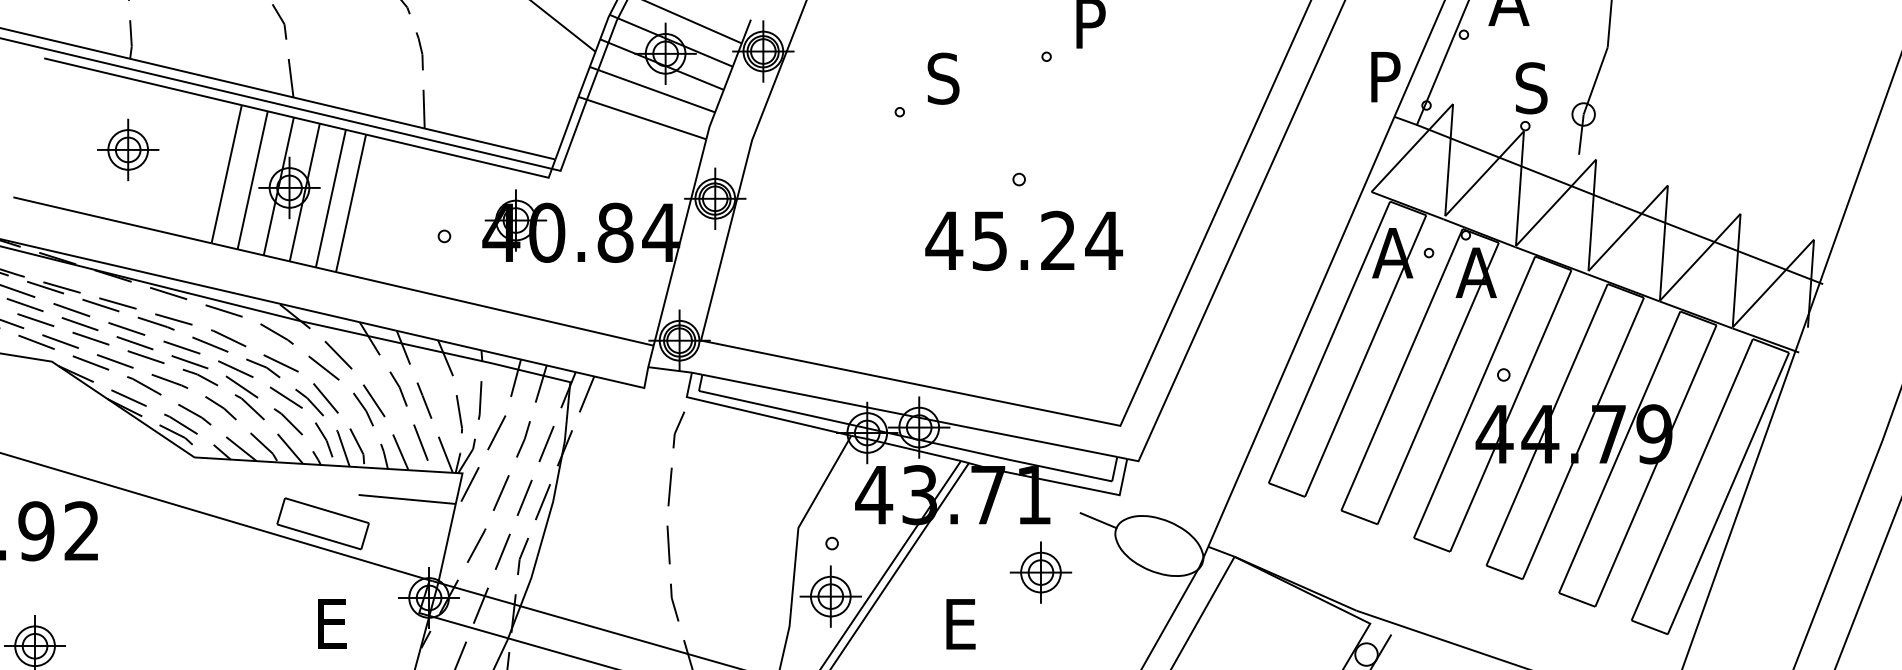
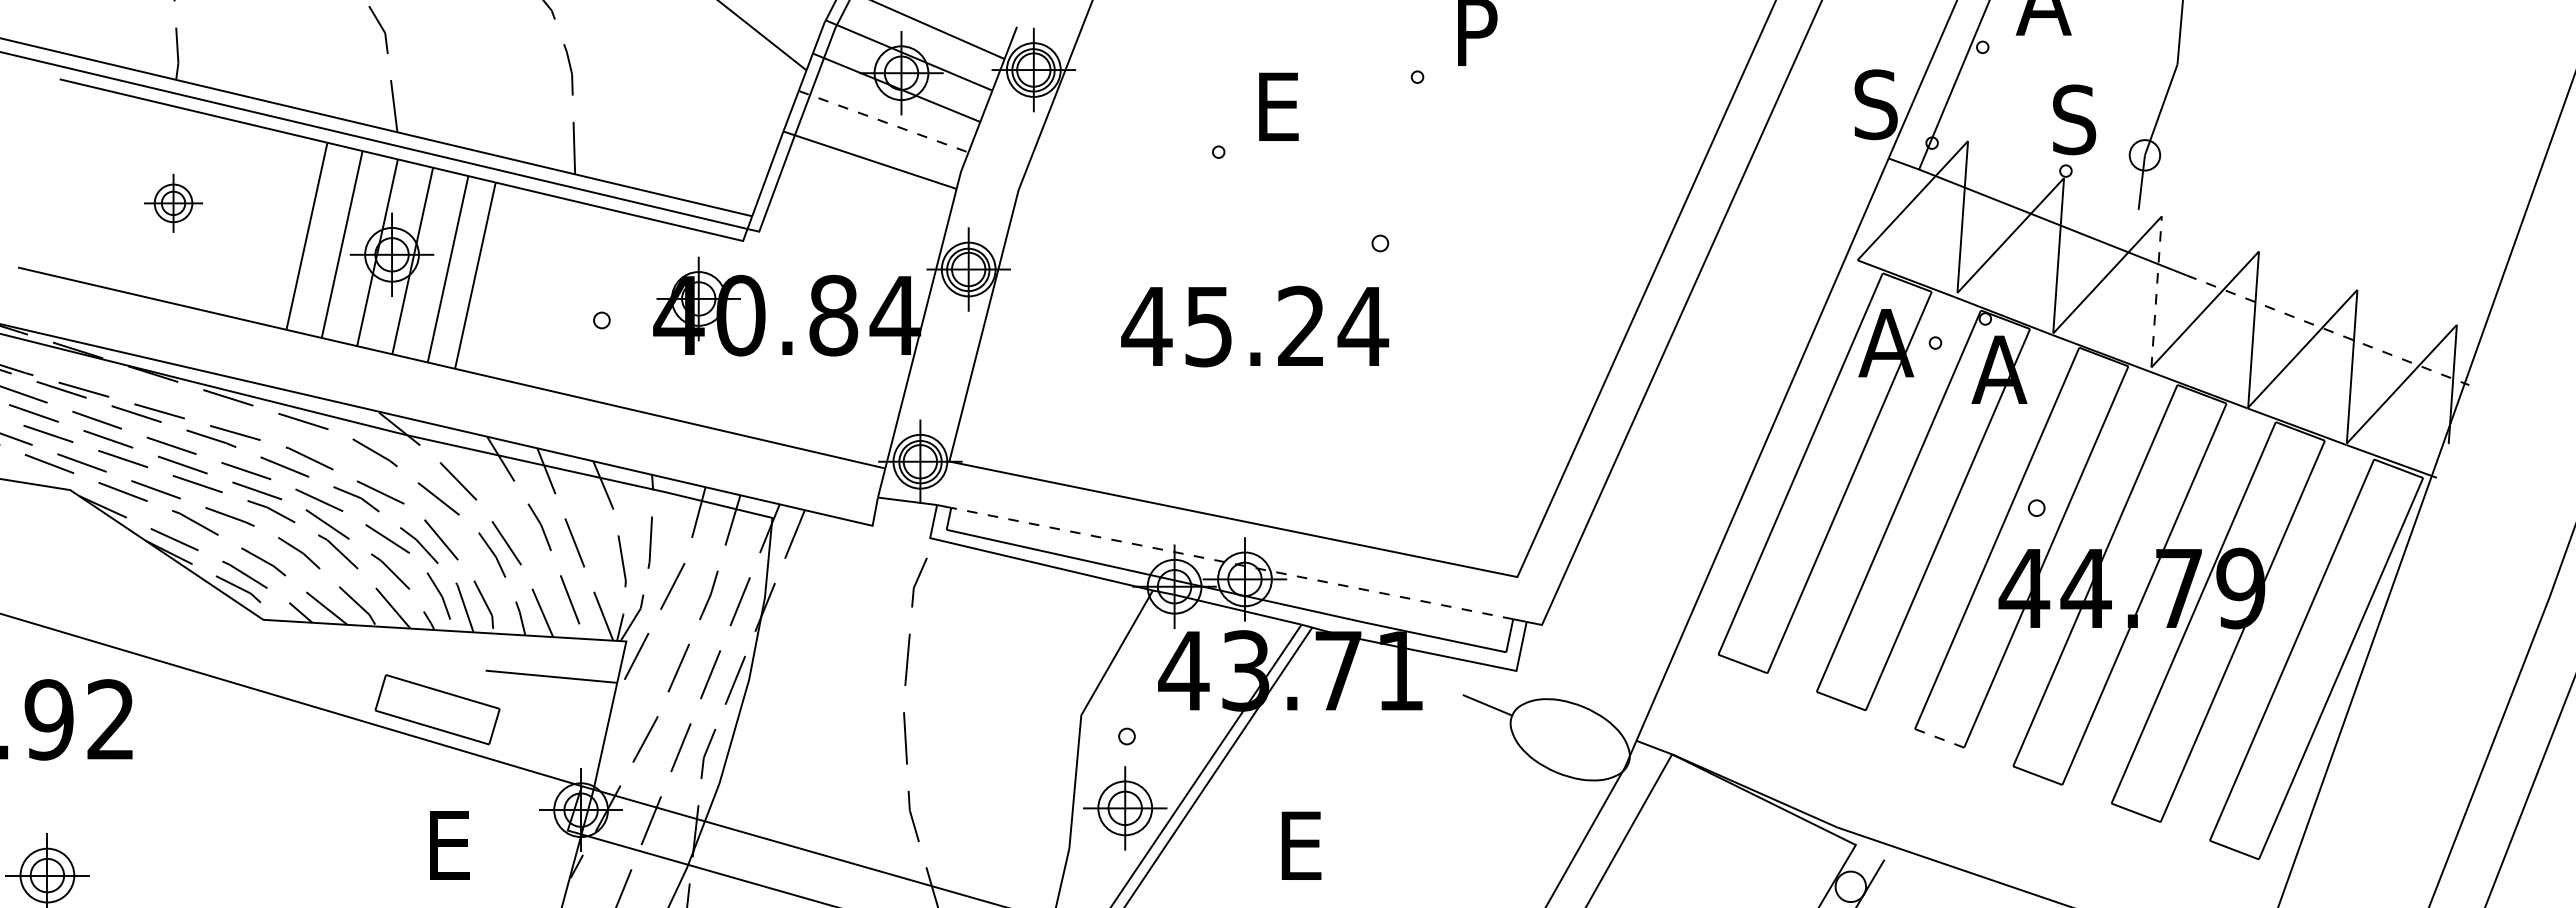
text: (1384, 76) -> (1875, 104), P -> S
text: (943, 78) -> (1277, 106), S -> E
line: (653, 89) -> (884, 121), solid -> dashed
part: (128, 150) -> (173, 203), size x0.7
line: (1592, 215) -> (2156, 291), solid -> dashed
text: (1024, 240) -> (1255, 326), moved
line: (1718, 243) -> (2327, 330), solid -> dashed
line: (909, 415) -> (1231, 563), solid -> dashed
line: (1432, 545) -> (1939, 738), solid -> dashed
part: (1040, 572) -> (1409, 775), removed

